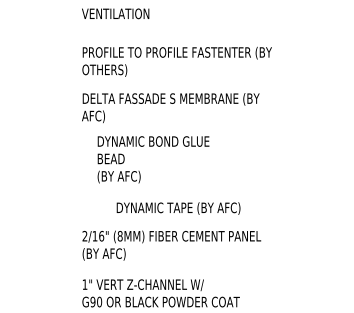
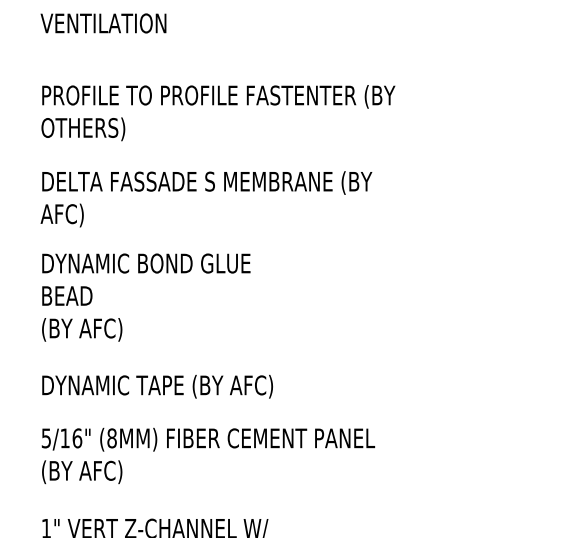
text: (153, 159) -> (146, 297), moved
text: (178, 208) -> (157, 386), moved
text: (84, 235) -> (45, 436), 2/16" -> 5/16"

